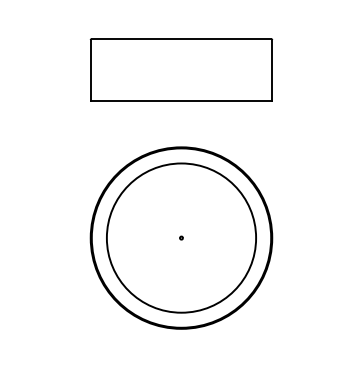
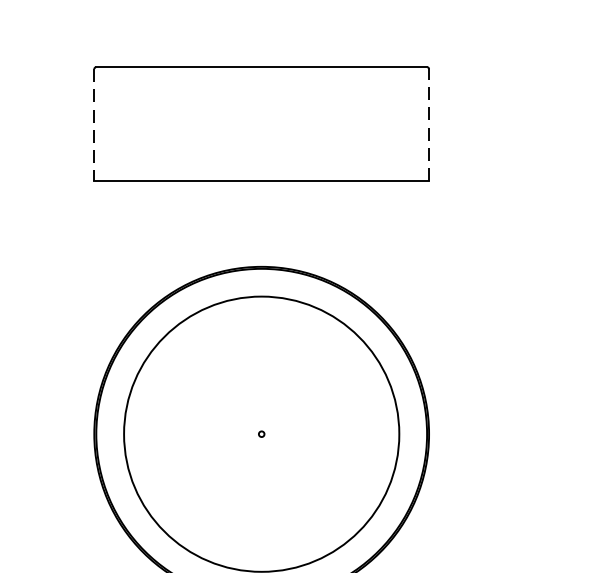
line: (272, 70) -> (429, 125), solid -> dashed
line: (90, 71) -> (93, 126), solid -> dashed

